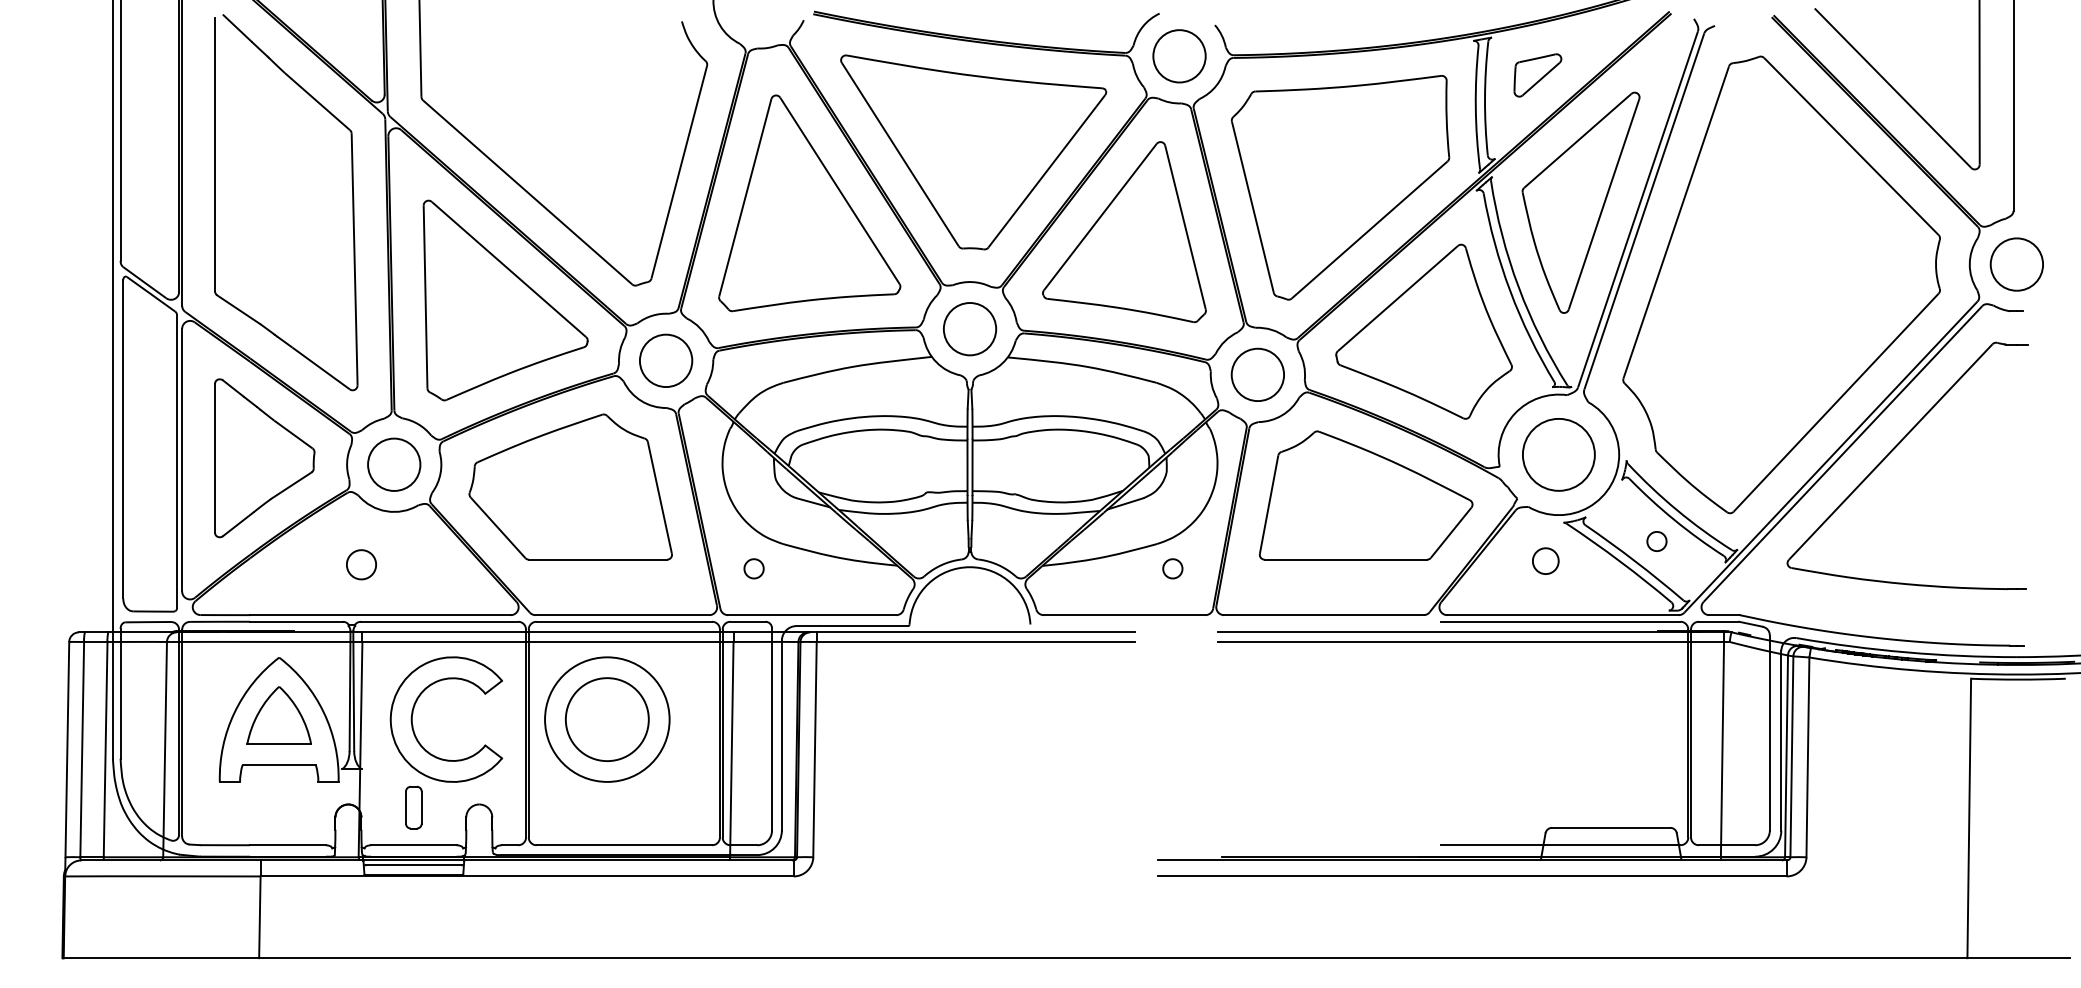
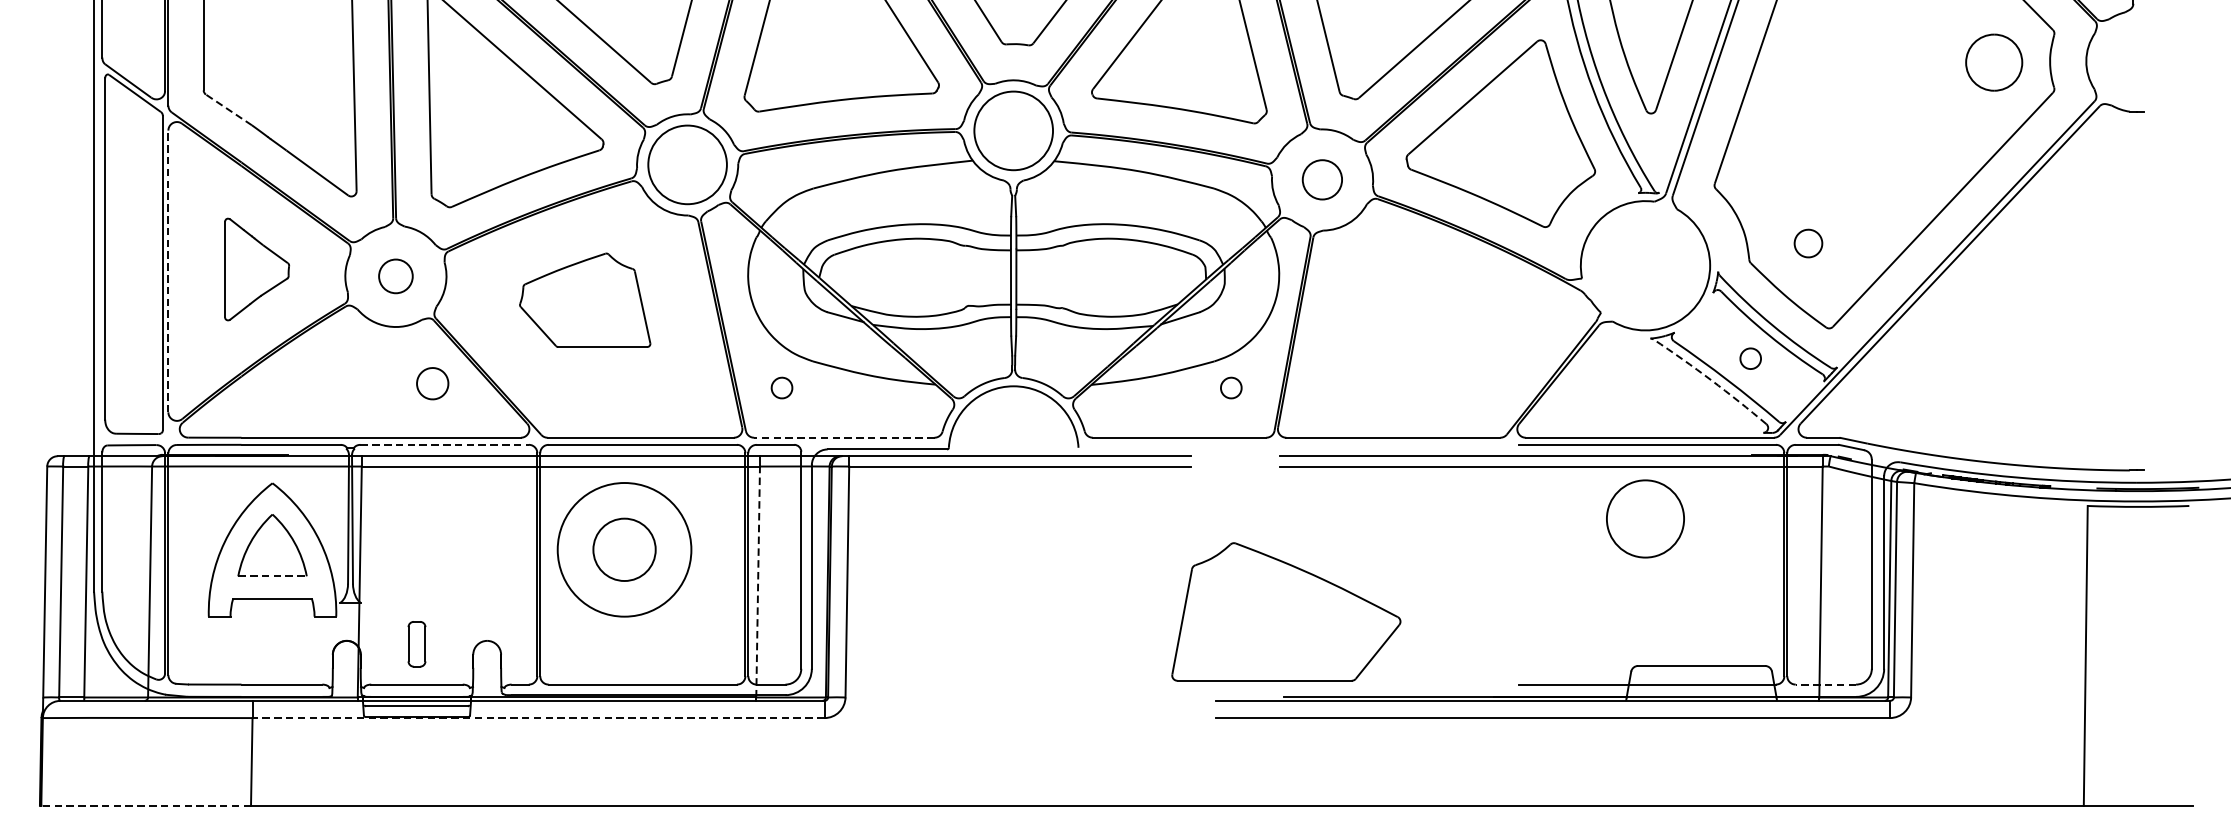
part: (2016, 264) -> (1993, 62), moved
line: (238, 309) -> (228, 109), solid -> dashed
circle: (969, 329) -> (1013, 131), size x1.4
circle: (665, 360) -> (686, 164), size x1.4
circle: (1257, 374) -> (1322, 179), size x0.7
part: (1893, 450) -> (2004, 261), removed
circle: (1558, 454) -> (1645, 518), moved
part: (264, 458) -> (256, 269), size x0.6
line: (182, 459) -> (168, 270), solid -> dashed
circle: (394, 464) -> (396, 276), size x0.6
part: (570, 486) -> (585, 299), size x0.6
part: (1365, 495) -> (1285, 611), moved
part: (1545, 560) -> (1808, 242), moved
arc: (1620, 561) -> (1711, 380), solid -> dashed
part: (361, 564) -> (432, 383), moved
line: (811, 615) -> (843, 438), solid -> dashed
line: (439, 621) -> (444, 444), solid -> dashed
part: (413, 714) -> (416, 544), removed
circle: (606, 719) -> (623, 549), size x0.7
line: (279, 744) -> (272, 576), solid -> dashed
line: (731, 749) -> (757, 581), solid -> dashed
line: (1726, 845) -> (1825, 684), solid -> dashed
line: (527, 876) -> (538, 718), solid -> dashed
line: (161, 958) -> (146, 806), solid -> dashed

